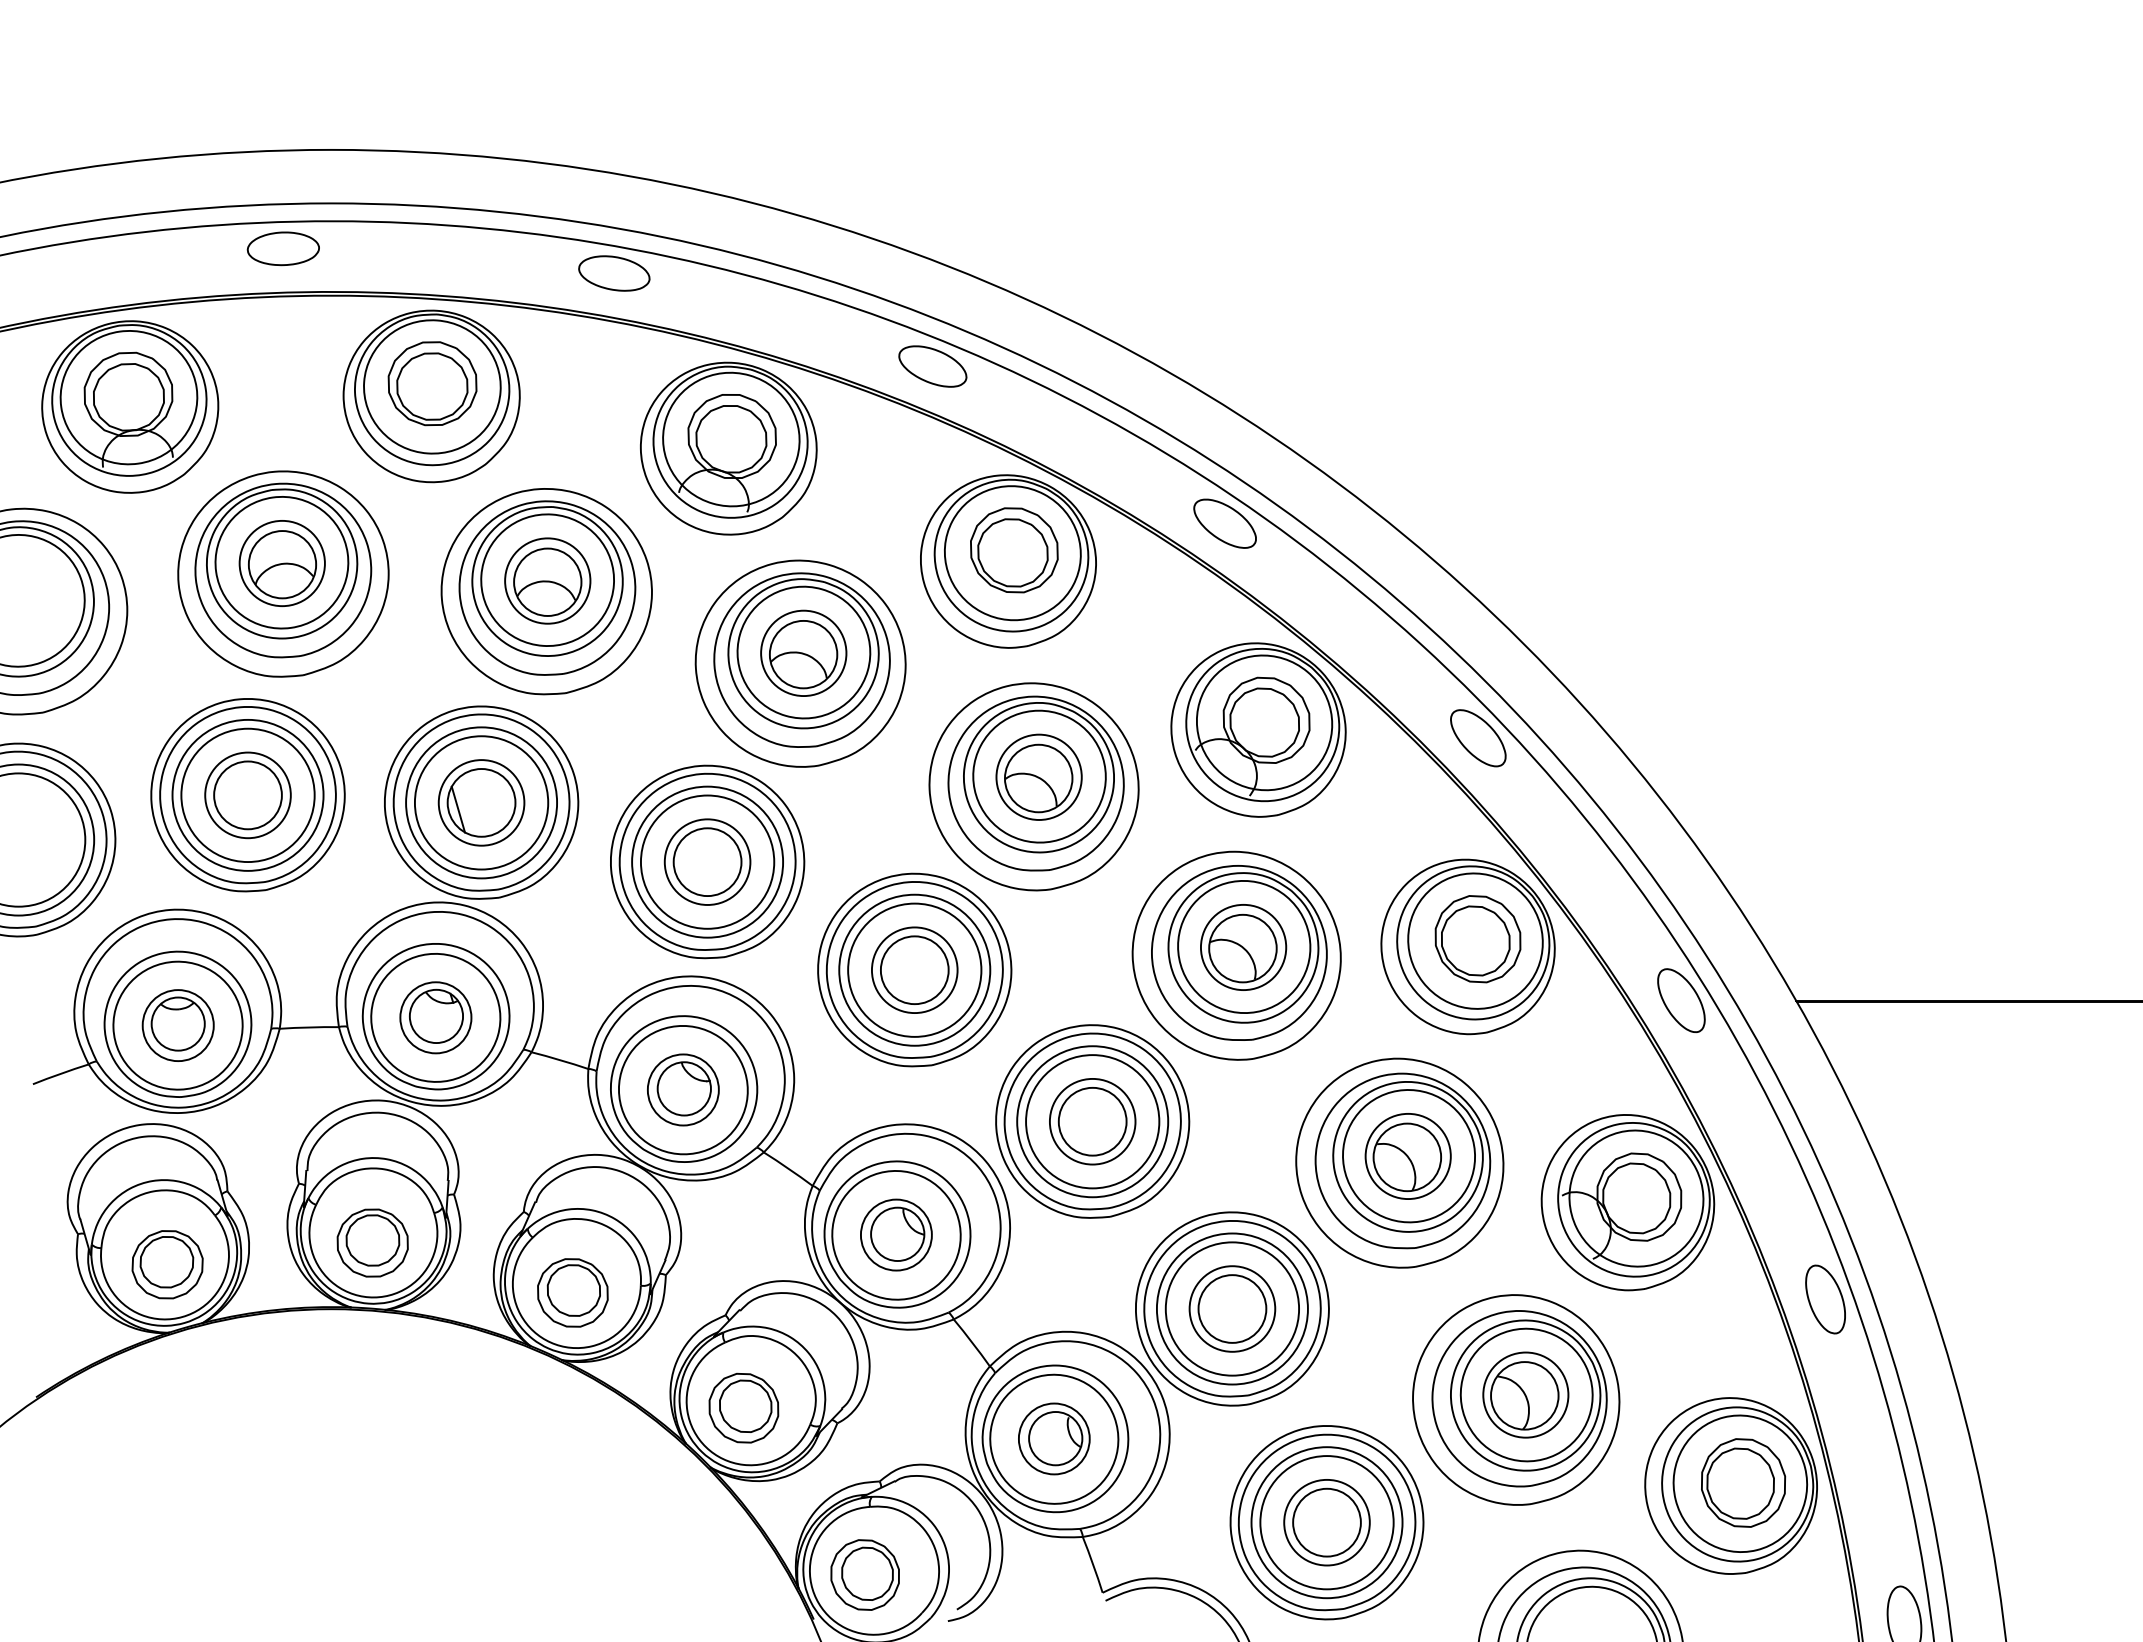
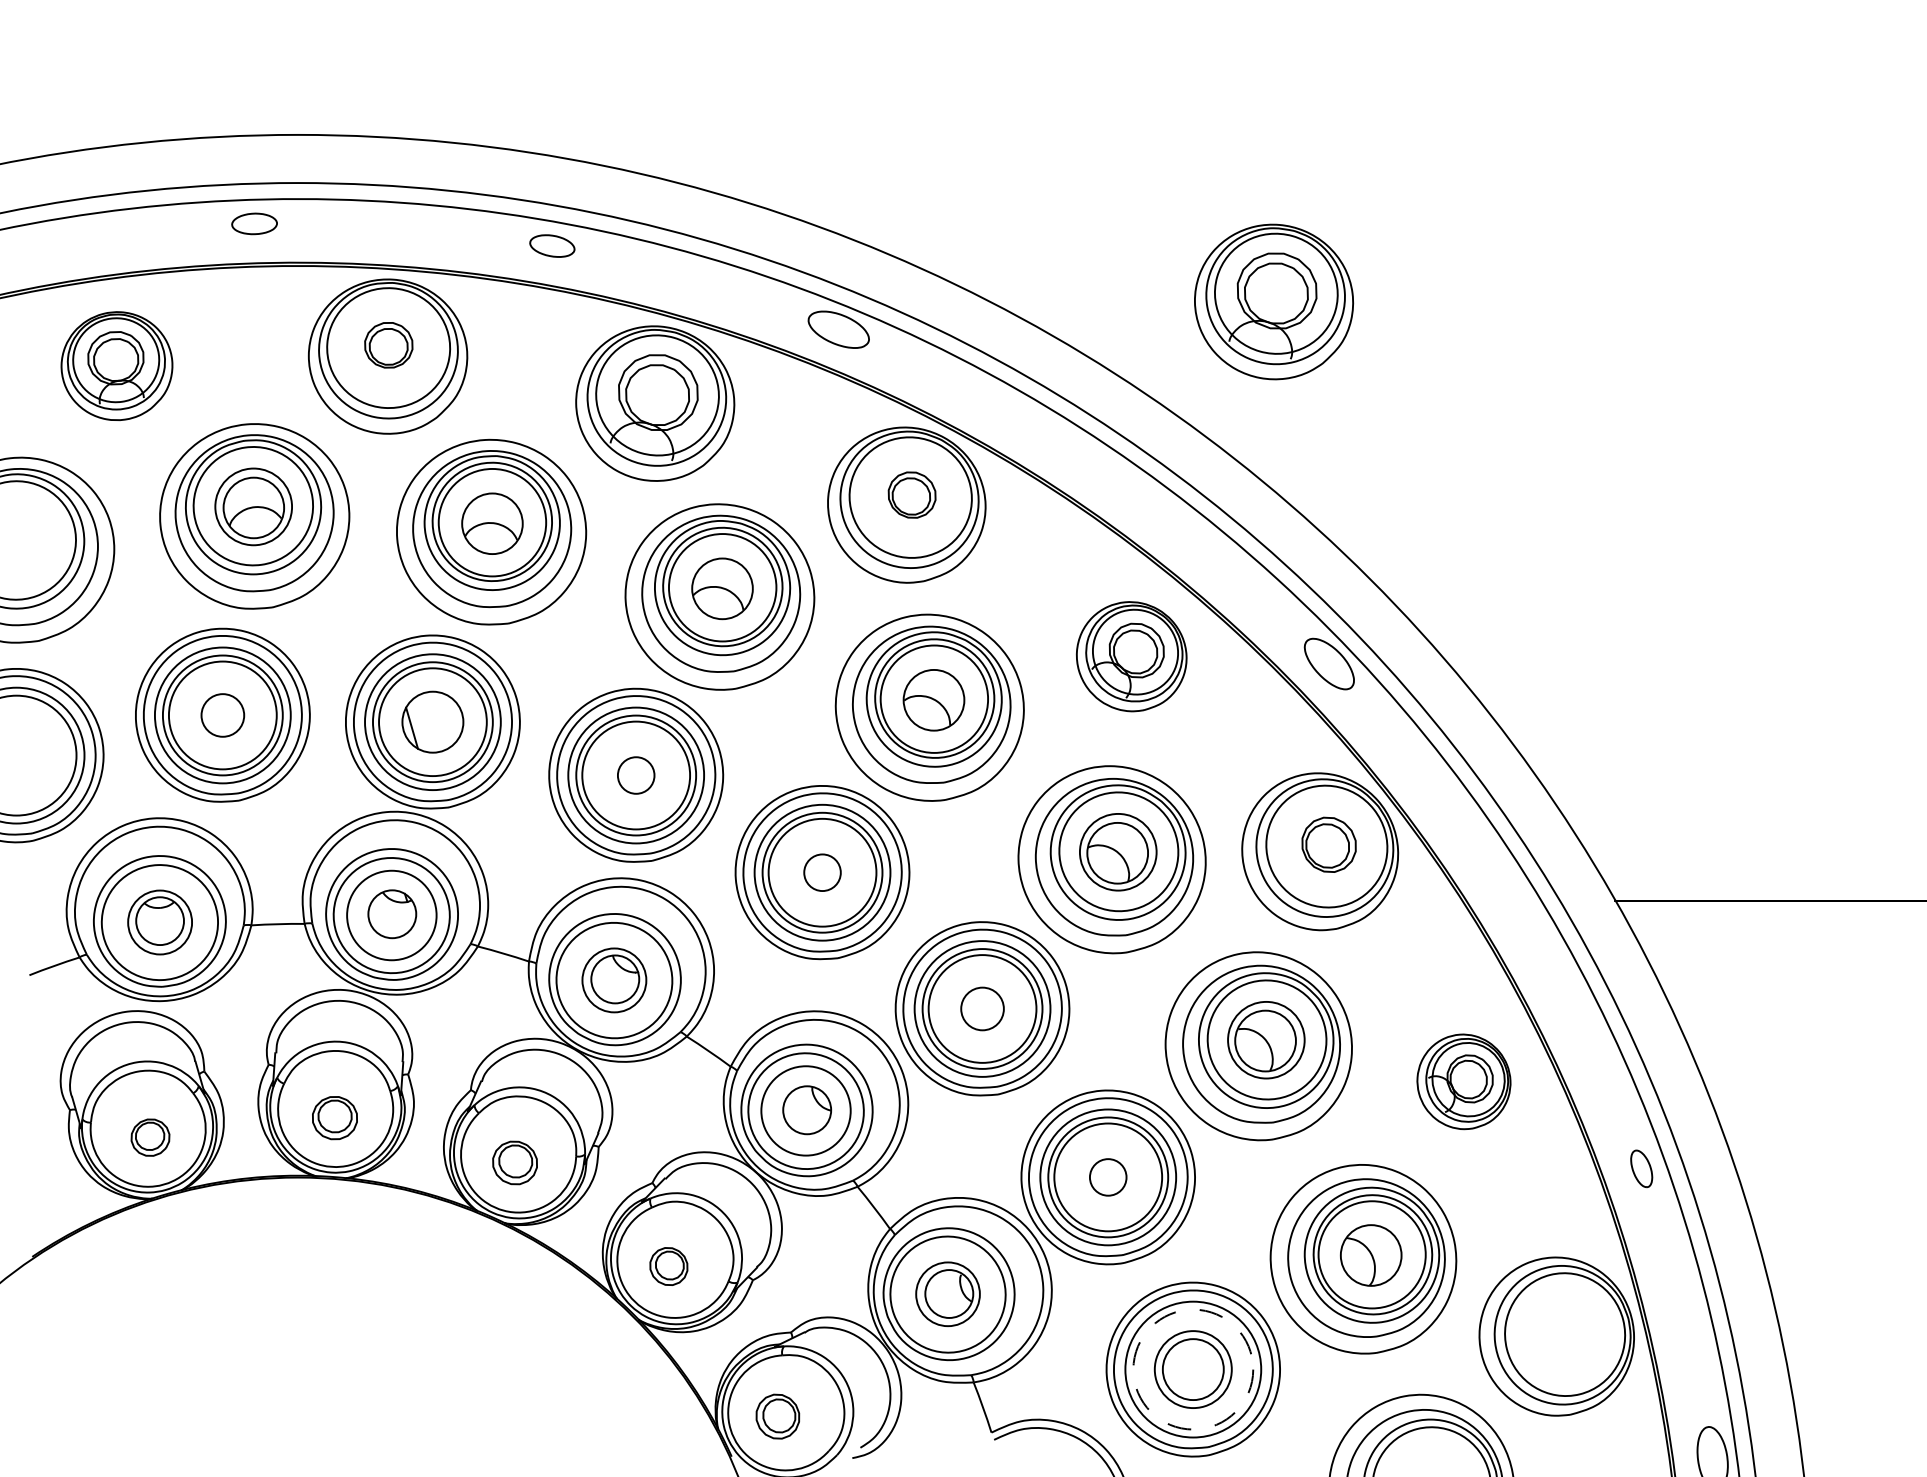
part: (282, 248) -> (253, 223), size x0.7
part: (614, 273) -> (552, 246), size x0.7
part: (1416, 335) -> (1273, 301), added
part: (432, 383) -> (388, 345), size x0.6
part: (130, 406) -> (117, 365), size x0.7
part: (1224, 523) -> (1101, 470), removed
part: (1014, 550) -> (912, 495), size x0.6
circle: (547, 580) -> (492, 522), size x1.4
circle: (803, 653) -> (722, 587), size x1.4
part: (1258, 729) -> (1131, 656), size x0.7
circle: (1038, 776) -> (933, 698), size x1.4
circle: (247, 795) -> (222, 715), size x0.7
circle: (247, 795) -> (222, 715), size x1.4
circle: (481, 802) -> (432, 721), size x1.4
circle: (707, 861) -> (636, 774), size x1.4
circle: (707, 862) -> (636, 775), size x0.6
part: (1477, 939) -> (1328, 845), size x0.7
circle: (914, 970) -> (822, 872), size x0.6
circle: (914, 970) -> (822, 872), size x1.4
part: (1681, 1000) -> (1512, 899), removed
circle: (435, 1017) -> (391, 915), size x1.4
circle: (1092, 1121) -> (982, 1008), size x0.7
circle: (1092, 1121) -> (982, 1008), size x1.4
part: (1627, 1202) -> (1463, 1081), size x0.6
circle: (895, 1234) -> (805, 1110), size x1.4
part: (372, 1242) -> (334, 1117), size x0.7
part: (167, 1264) -> (150, 1137), size x0.6
part: (572, 1292) -> (514, 1162), size x0.7
part: (1825, 1299) -> (1641, 1168), size x0.6
circle: (1232, 1308) -> (1108, 1176), size x0.6
circle: (1232, 1308) -> (1108, 1176), size x1.4
circle: (1525, 1394) -> (1371, 1254), size x1.4
part: (743, 1407) -> (668, 1265), size x0.6
part: (1743, 1482) -> (1567, 1333), removed
circle: (1326, 1522) -> (1192, 1369), solid -> dashed
part: (864, 1574) -> (777, 1416), size x0.7

